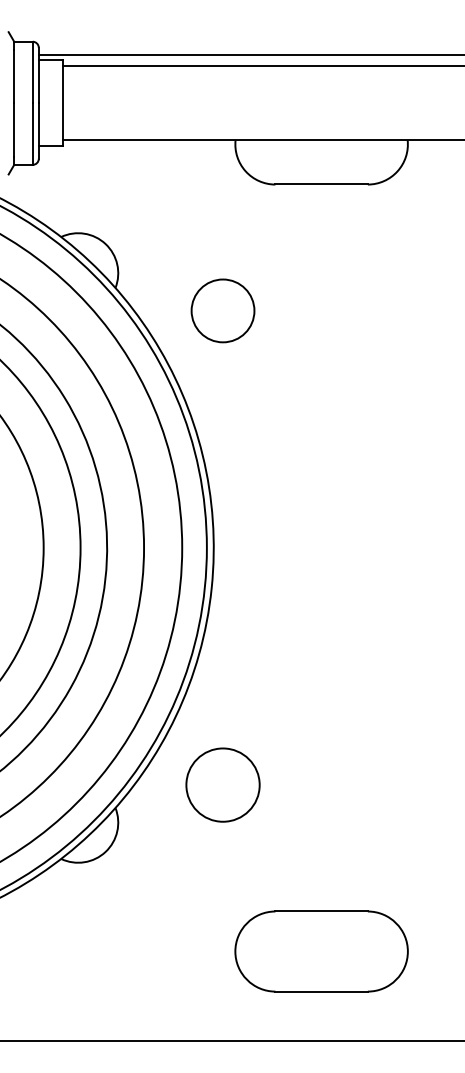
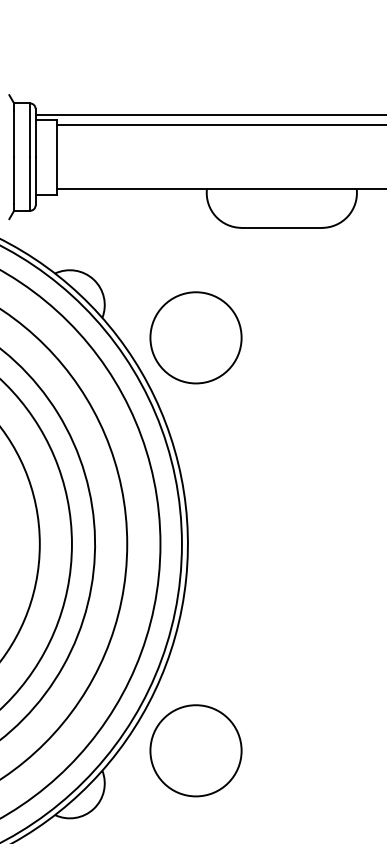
circle: (222, 310) -> (195, 337), size x1.67
circle: (222, 784) -> (195, 750), size x1.43

